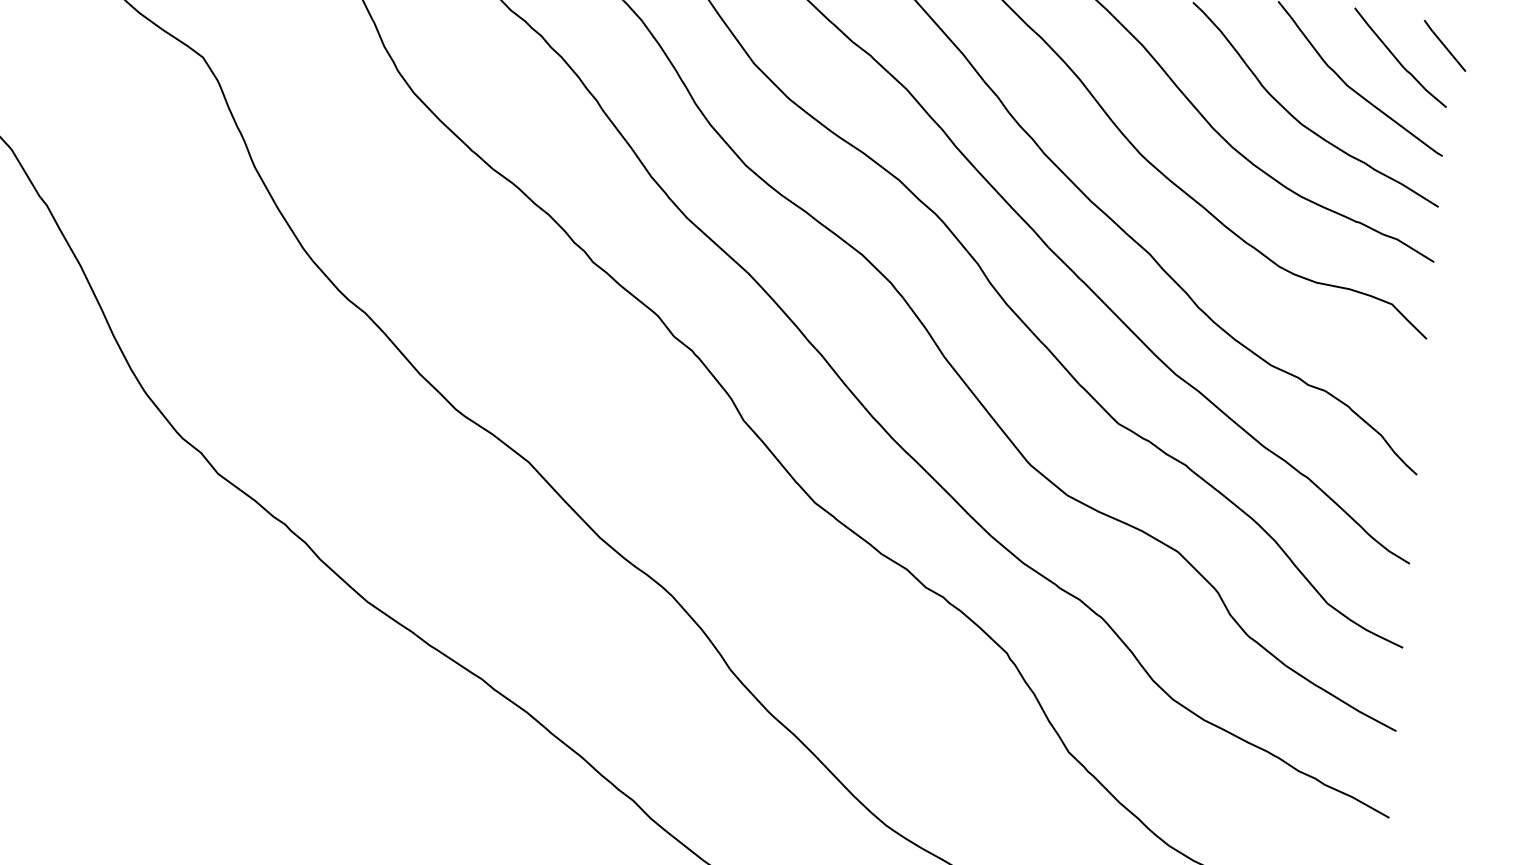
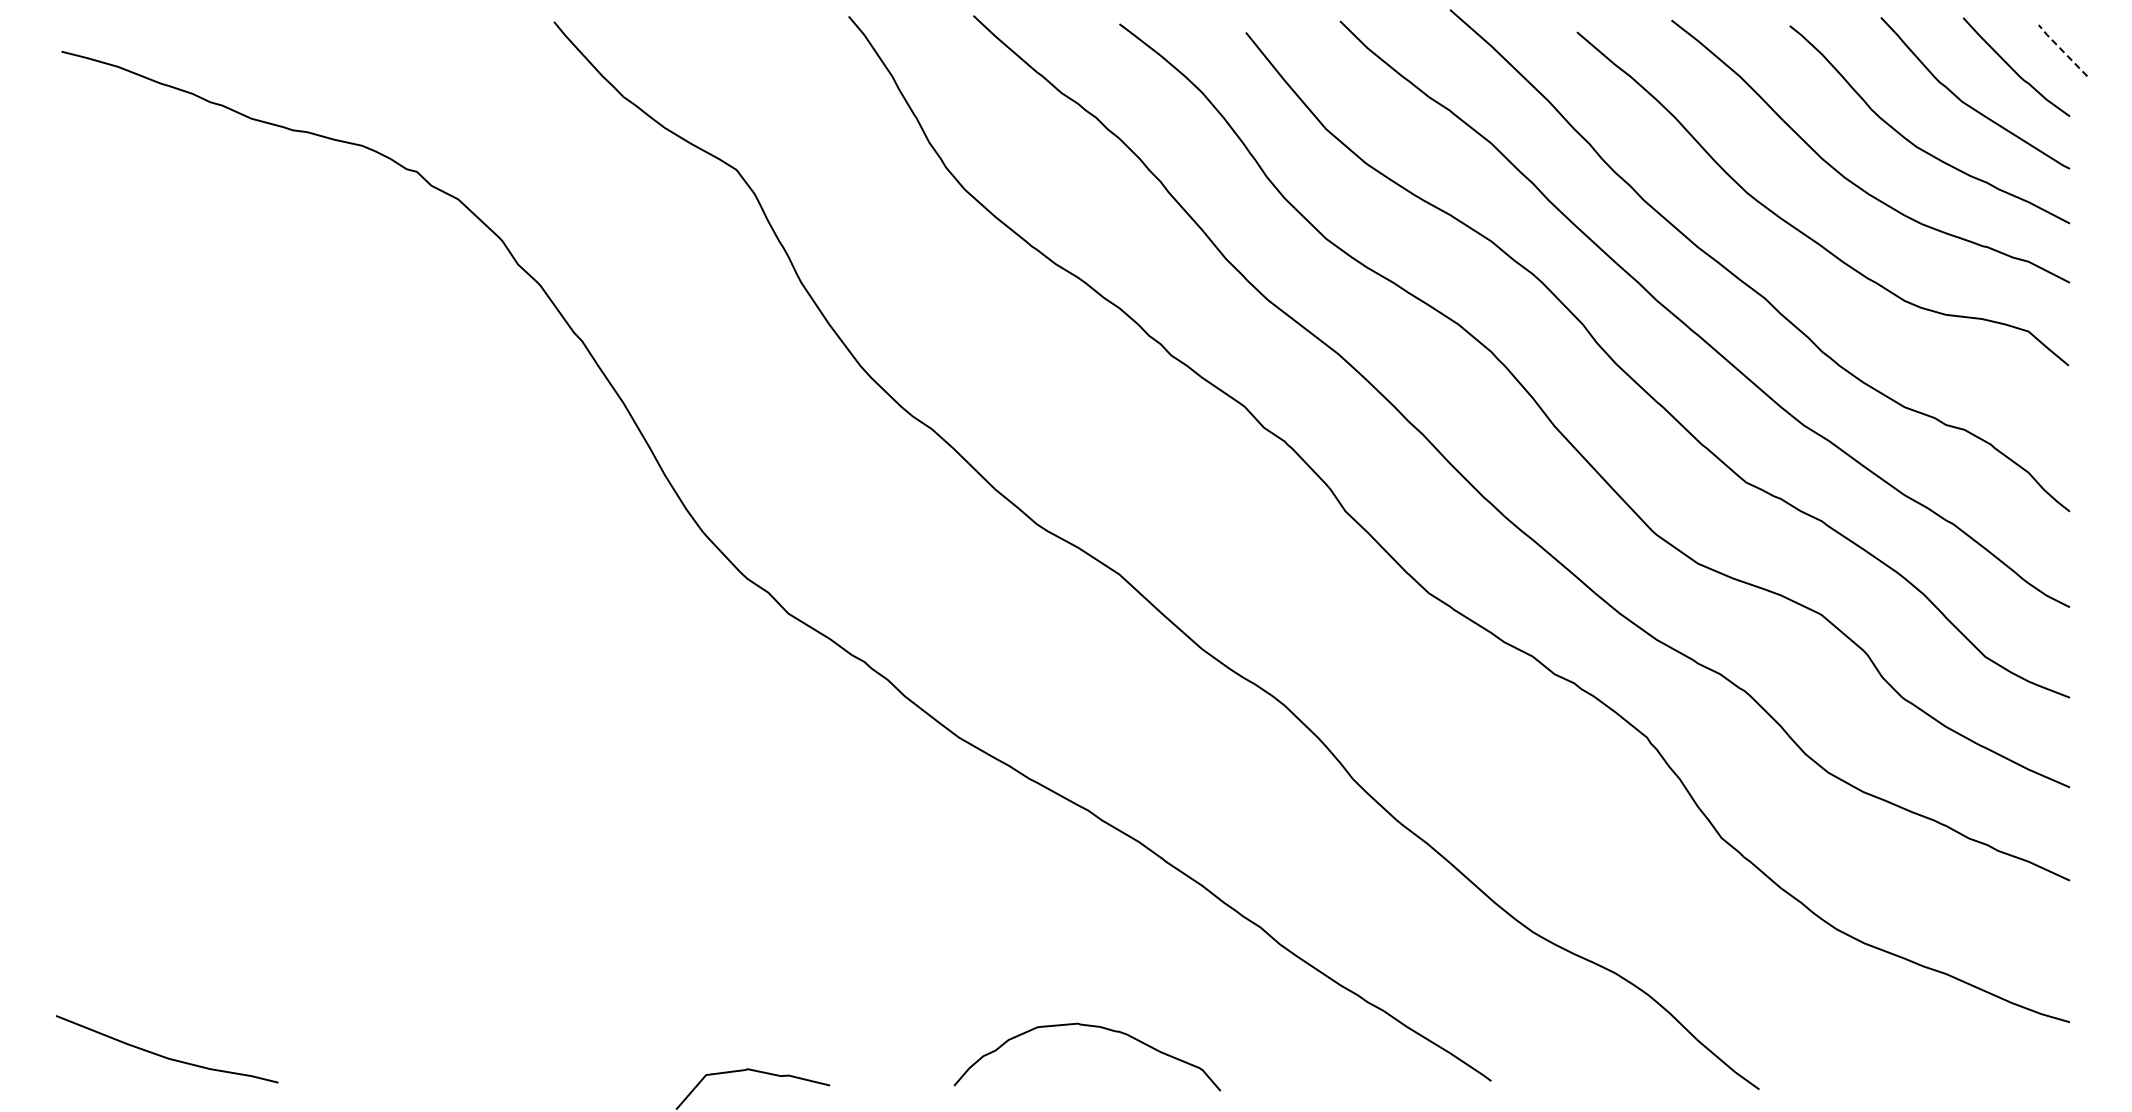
line: (1443, 45) -> (2061, 50), solid -> dashed

